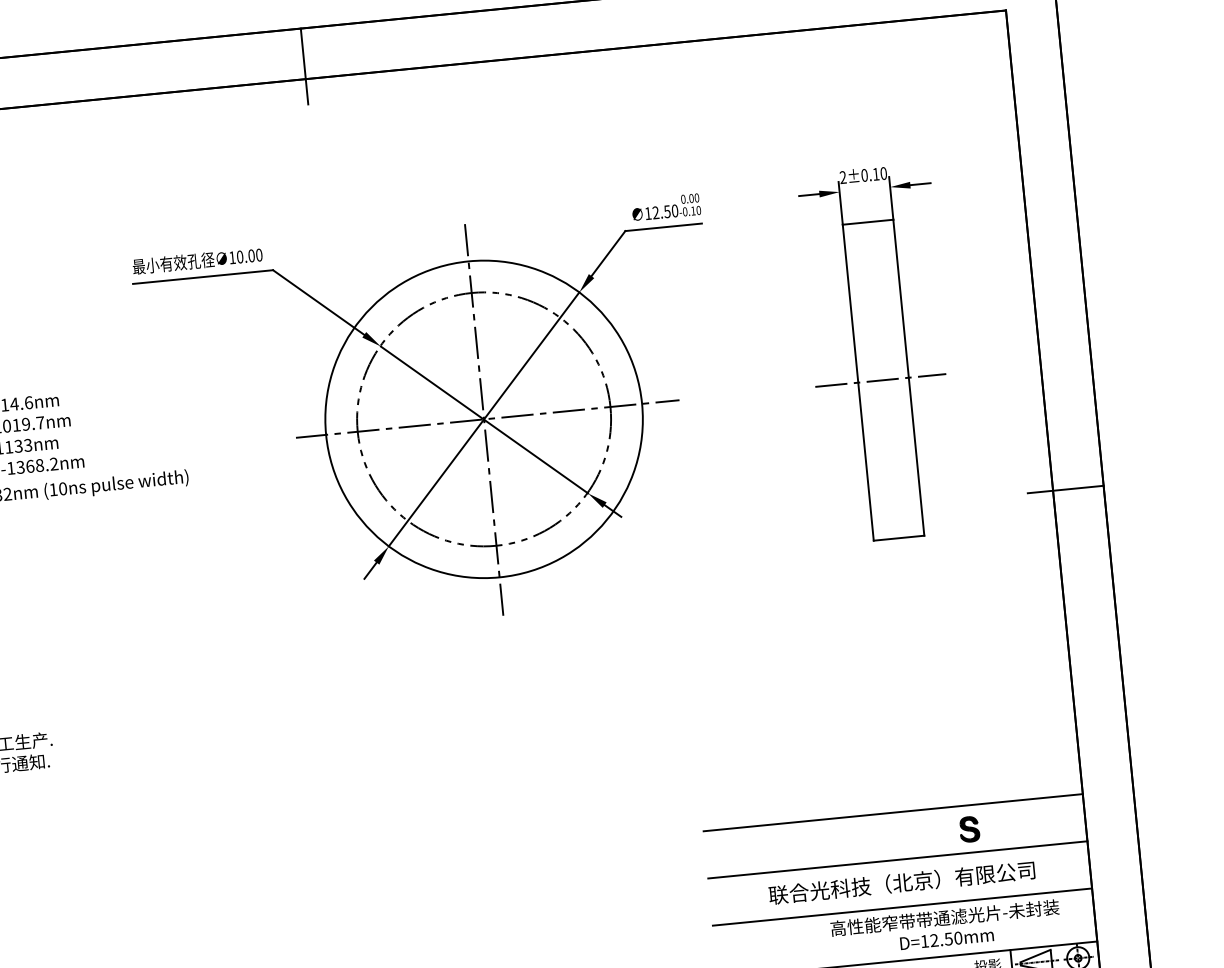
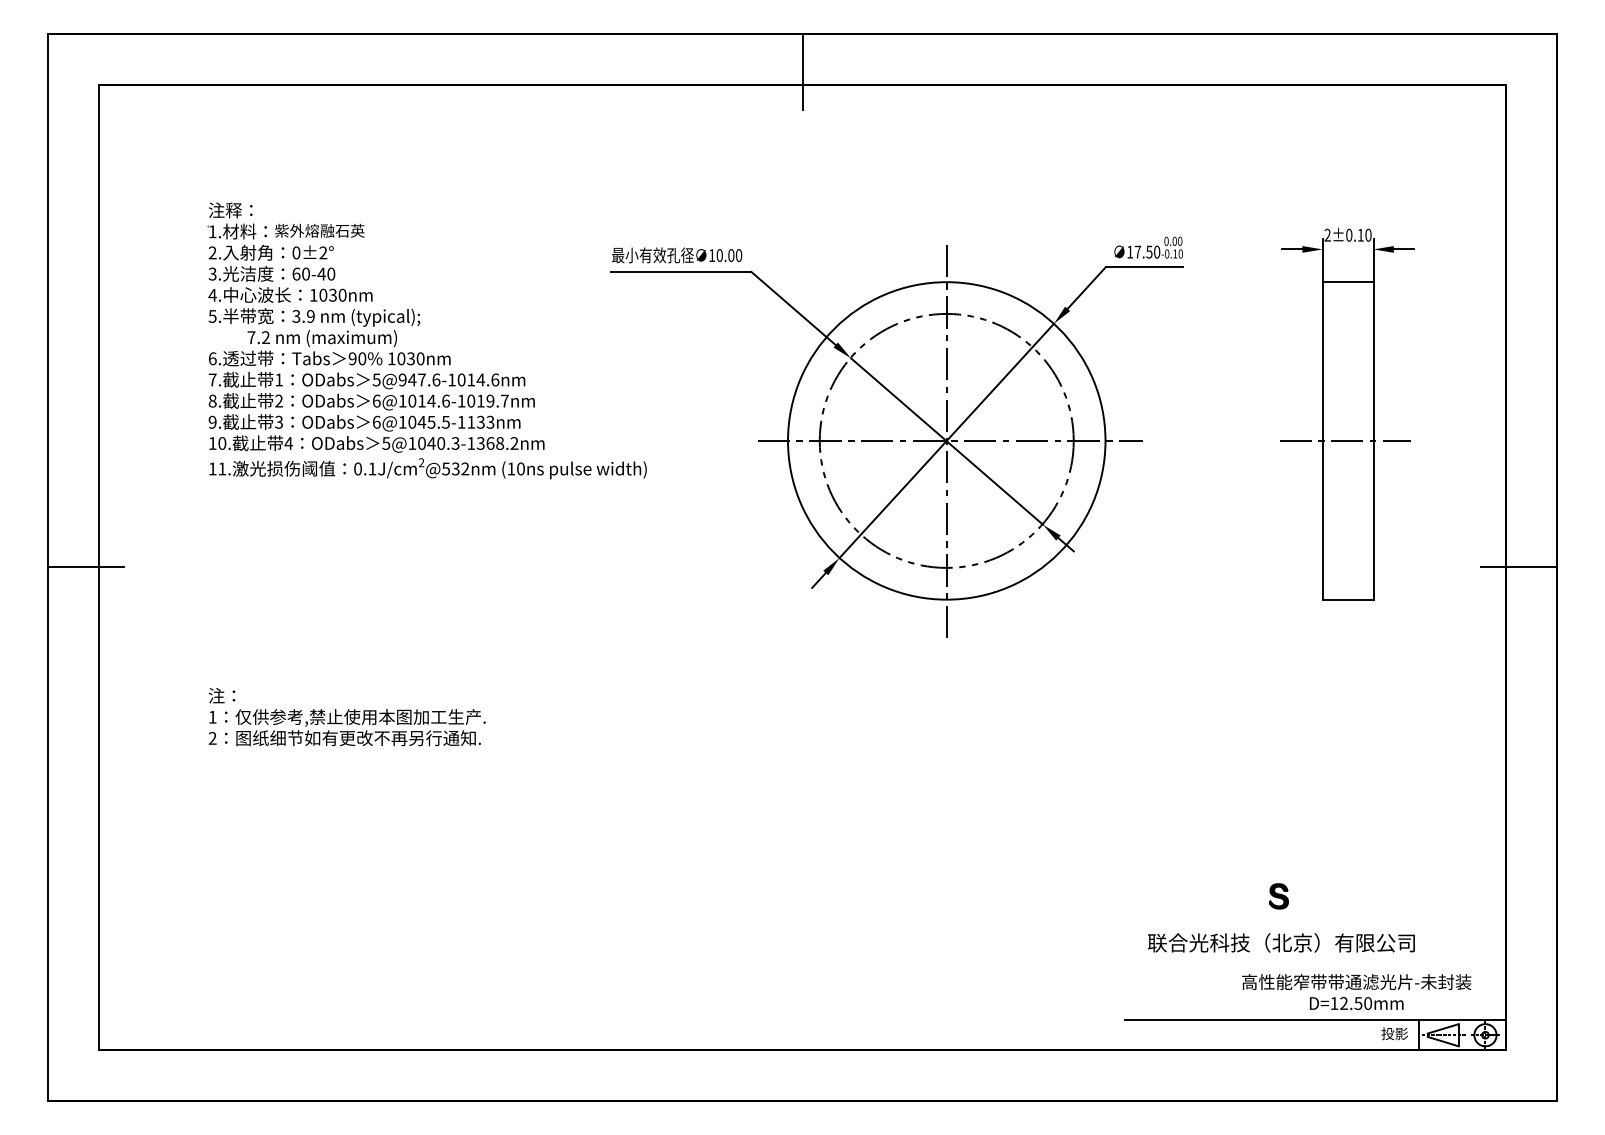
text: (655, 212) -> (1137, 251), 12.50 -> 17.50
line: (893, 812) -> (1315, 872), removed
part: (969, 829) -> (1278, 896), moved
line: (897, 859) -> (1315, 919), removed
text: (902, 882) -> (1281, 942), moved
line: (902, 907) -> (1315, 967), removed

